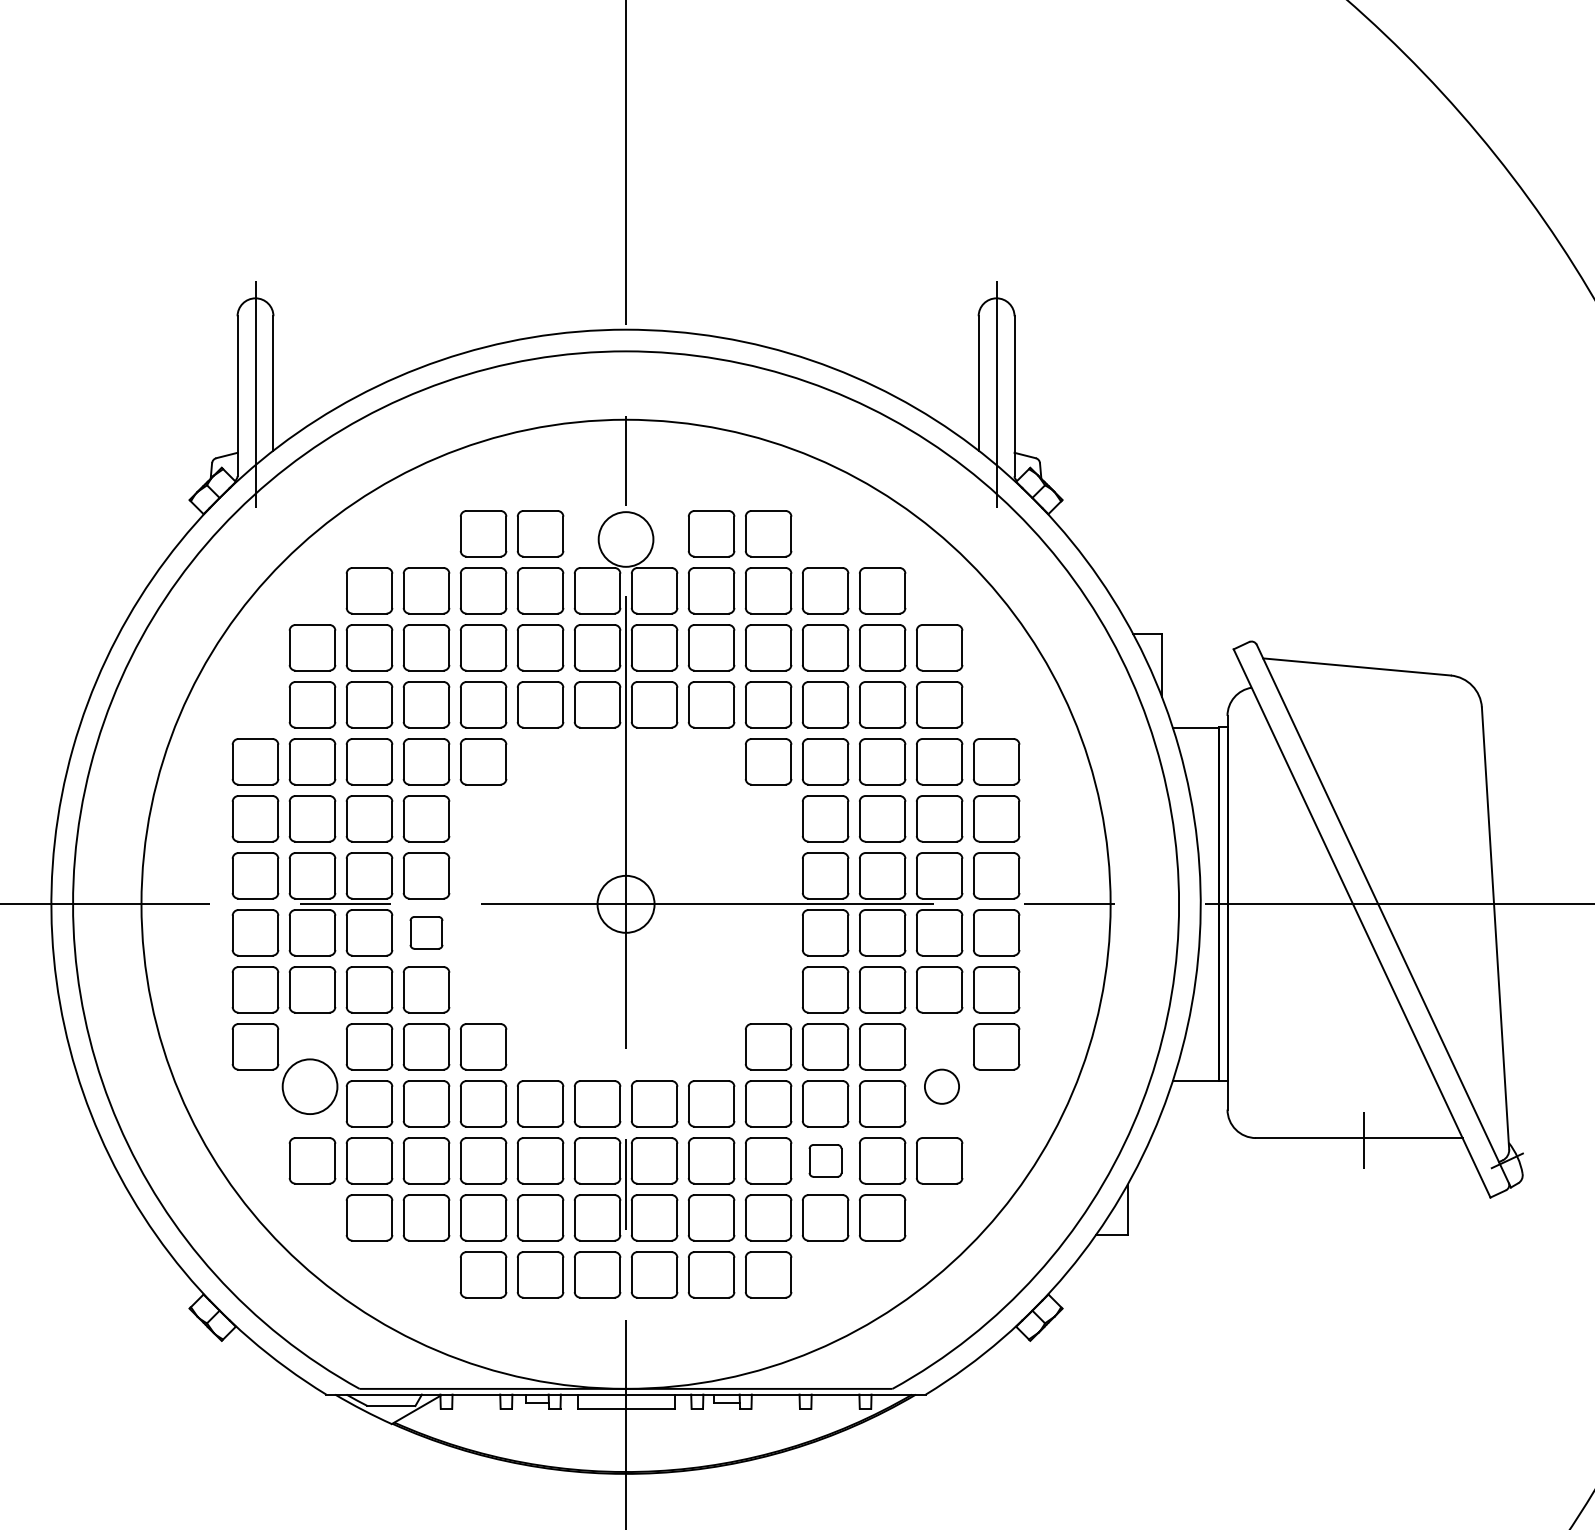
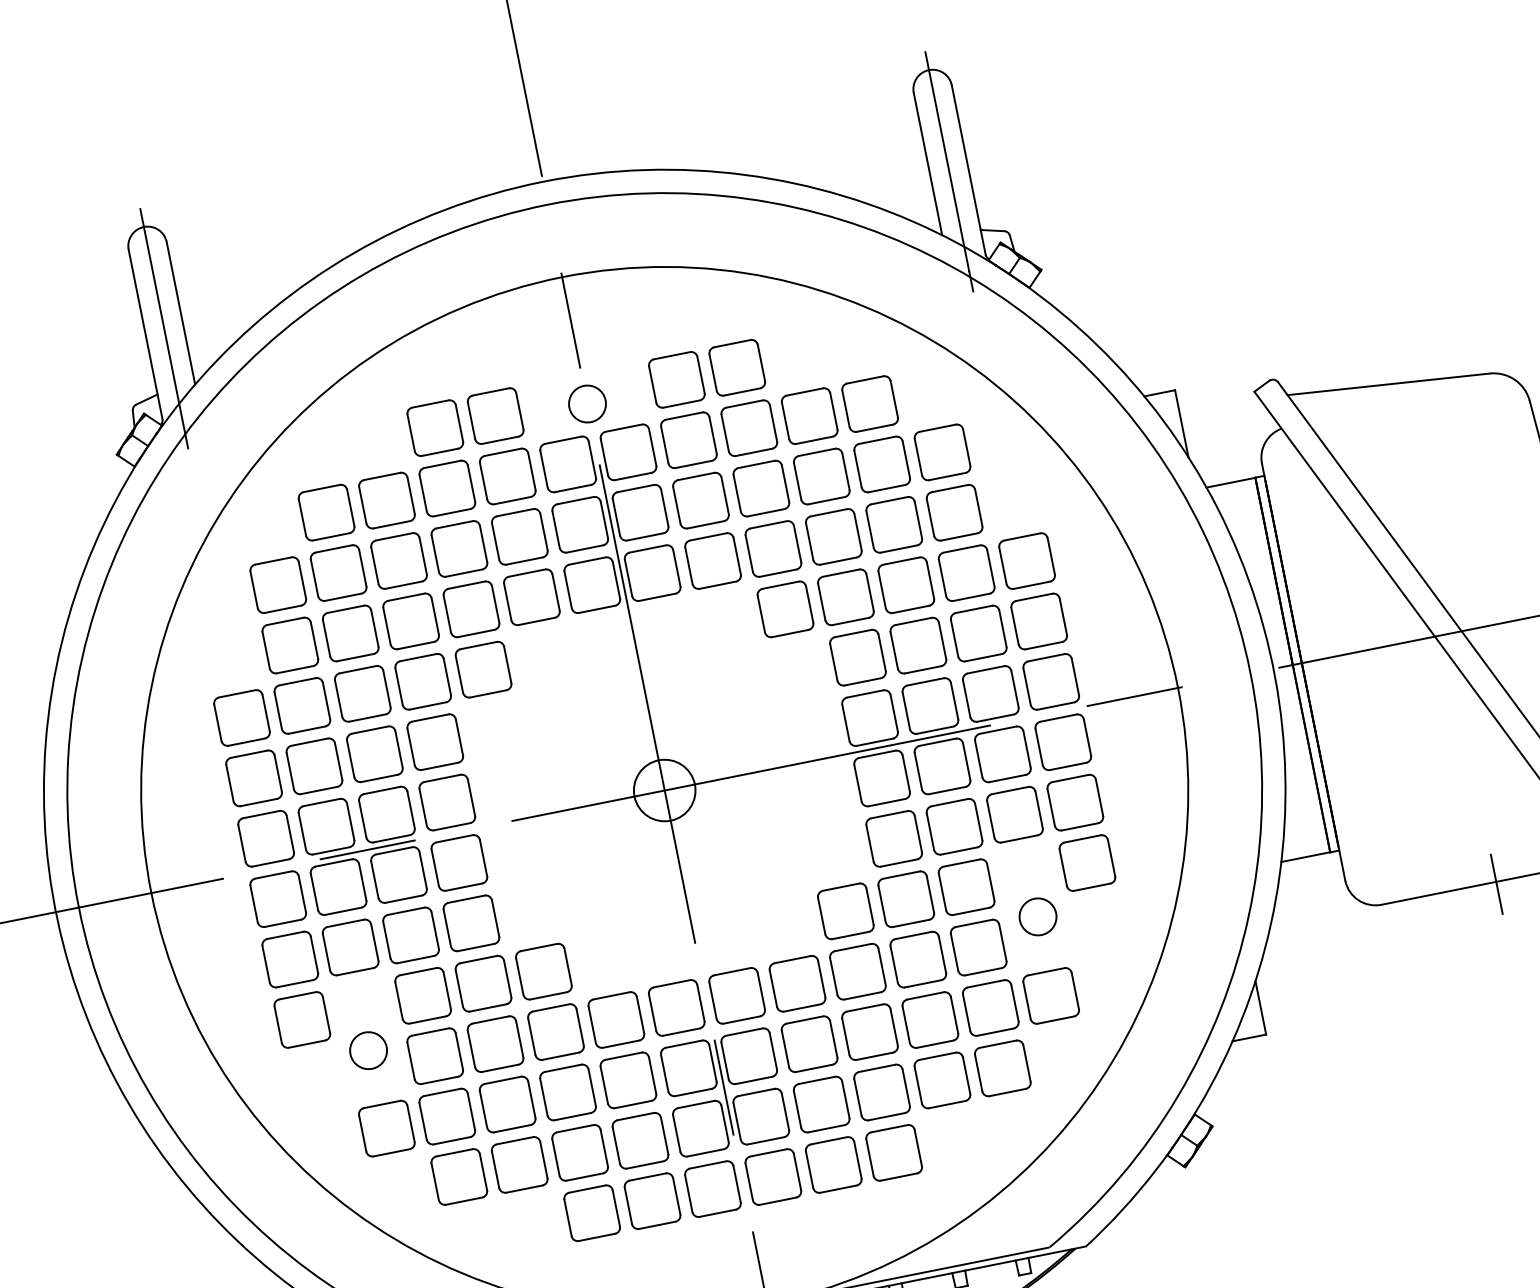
circle: (625, 539) -> (586, 404), size x0.62
part: (426, 932) -> (459, 862), size x1.43
circle: (309, 1086) -> (367, 1050), size x0.62
part: (825, 1160) -> (930, 1019), size x1.43

